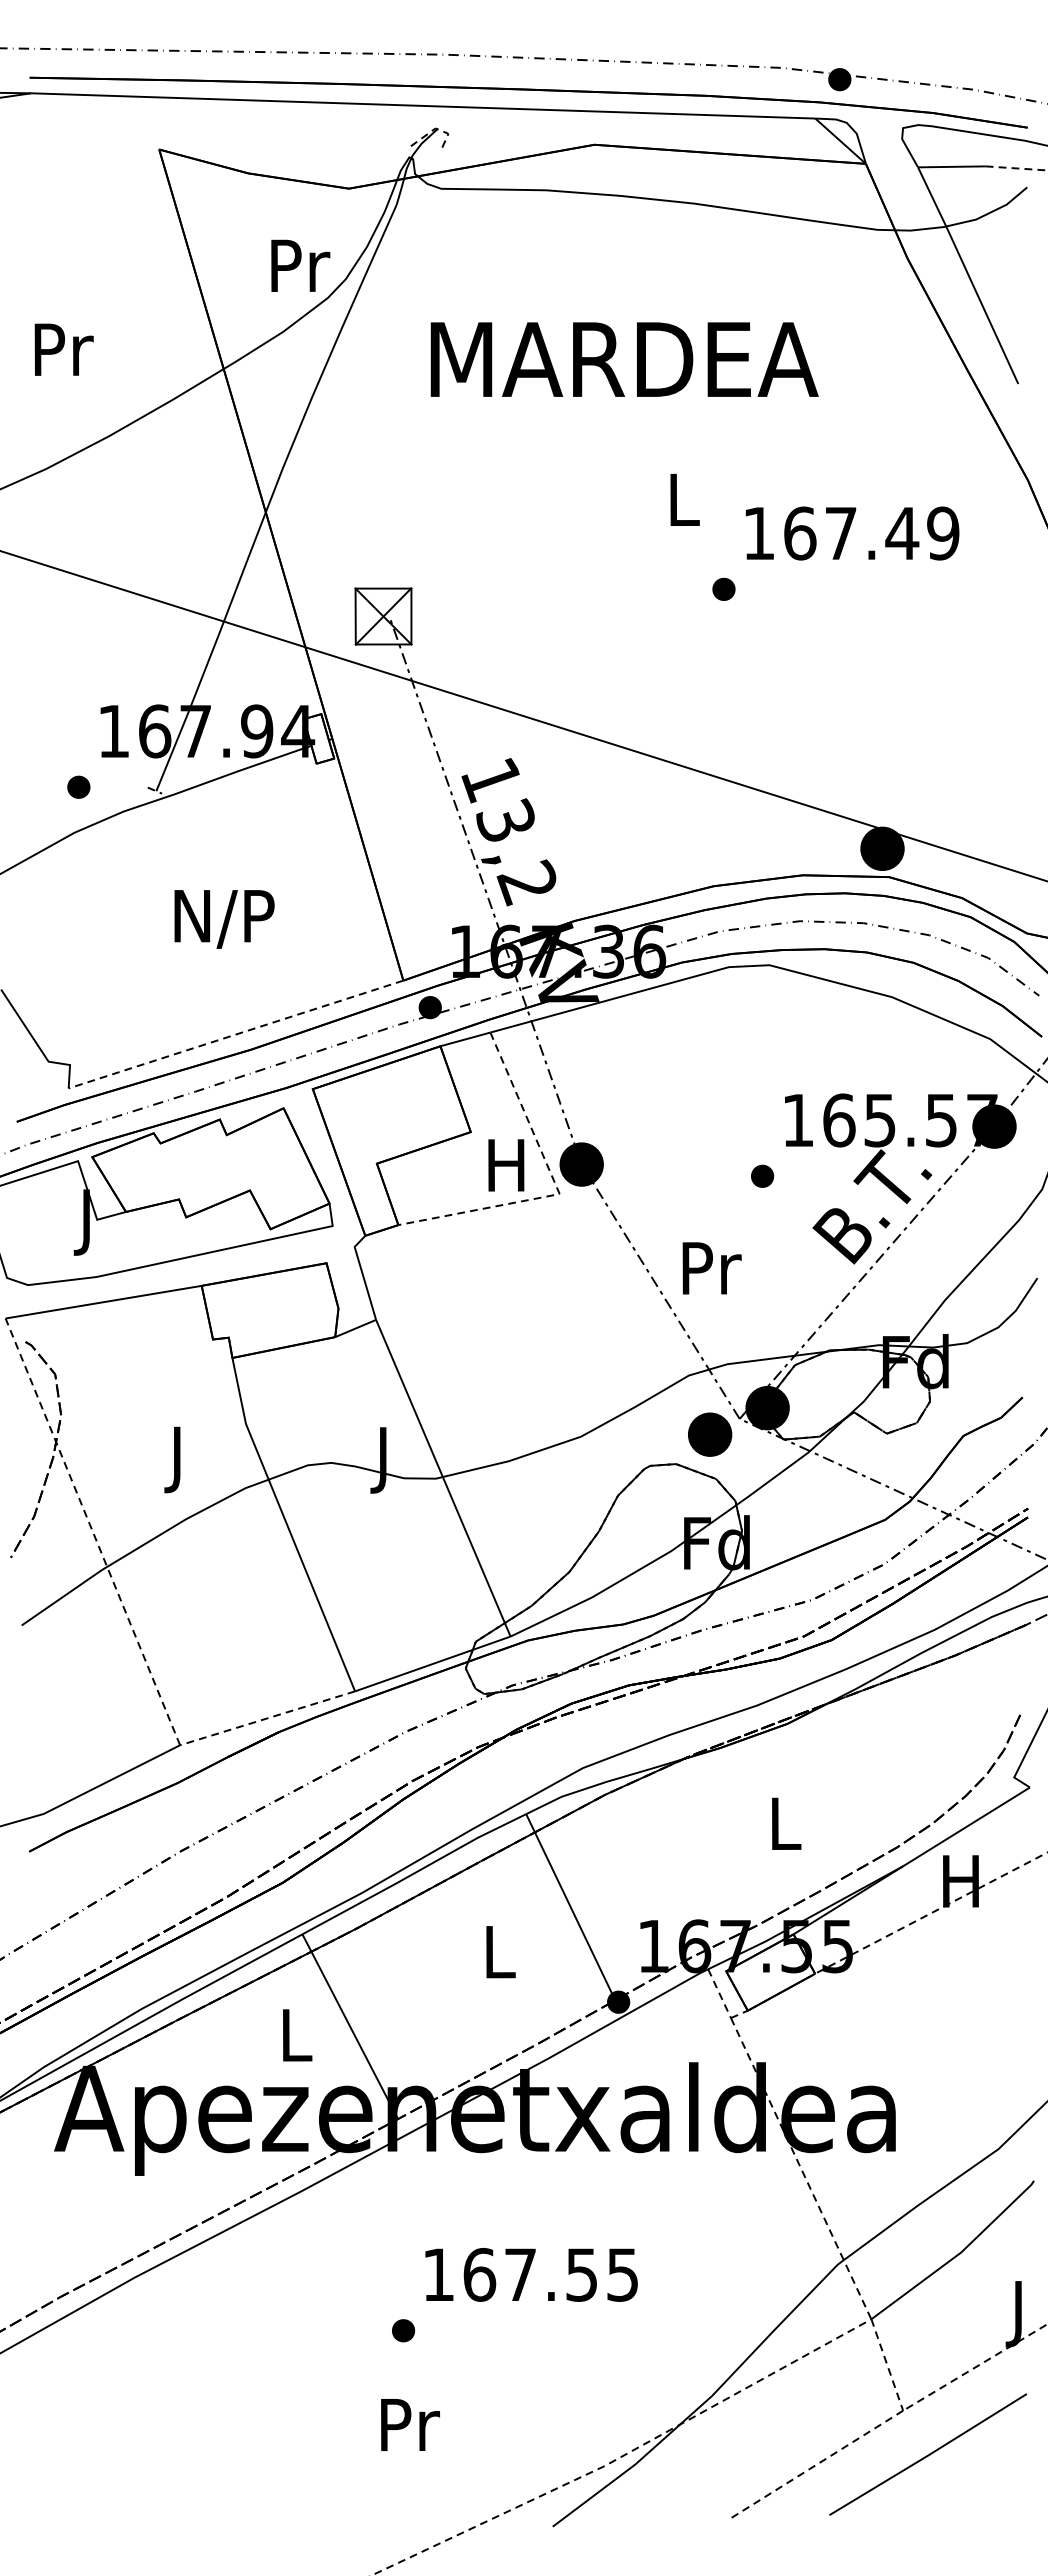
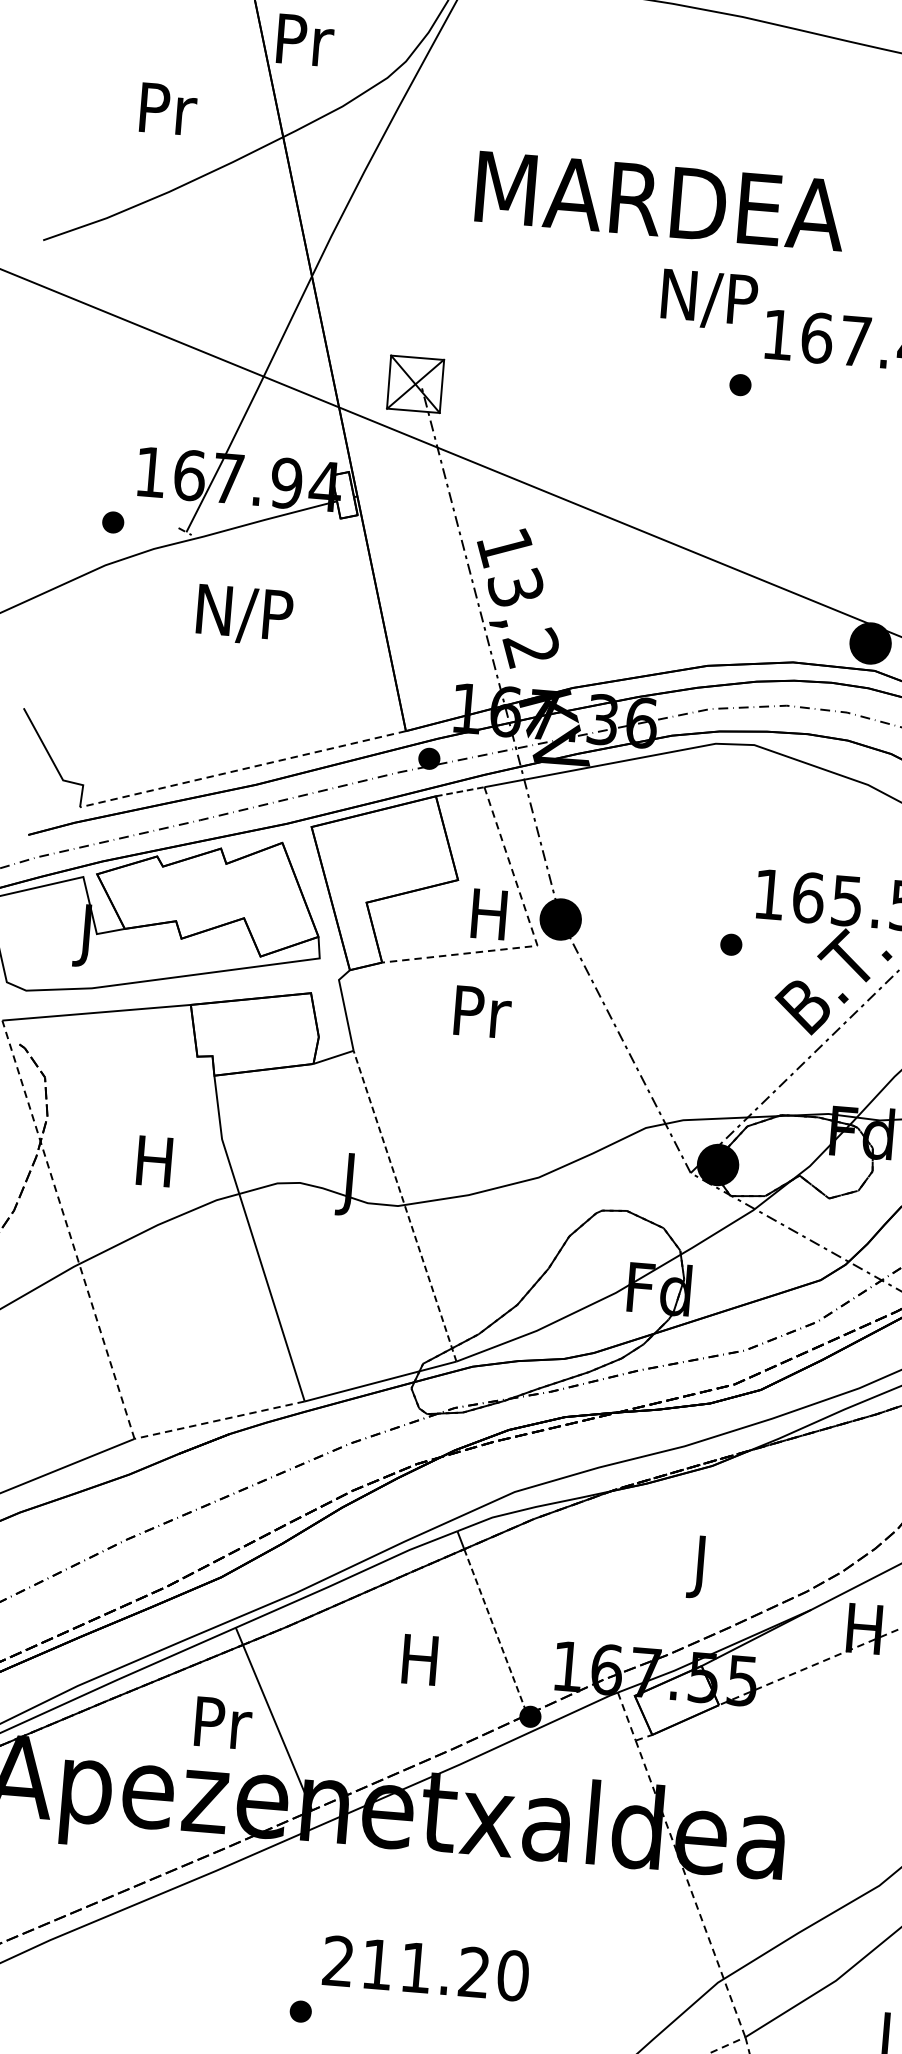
text: (300, 265) -> (305, 40), moved
text: (63, 349) -> (167, 108), moved
text: (624, 359) -> (660, 201), moved
text: (684, 502) -> (709, 299), L -> N/P
text: (224, 919) -> (244, 615), moved
line: (465, 1039) -> (460, 791), solid -> dashed
text: (711, 1268) -> (482, 1012), moved
part: (710, 1434) -> (661, 1185), removed
text: (176, 1459) -> (153, 1167), J -> H
line: (443, 1477) -> (405, 1205), solid -> dashed
text: (786, 1830) -> (703, 1567), L -> J
line: (575, 1916) -> (496, 1632), solid -> dashed
text: (497, 1952) -> (419, 1660), L -> H
text: (297, 2035) -> (223, 1723), L -> Pr
text: (531, 2274) -> (426, 1968), 167.55 -> 211.20

